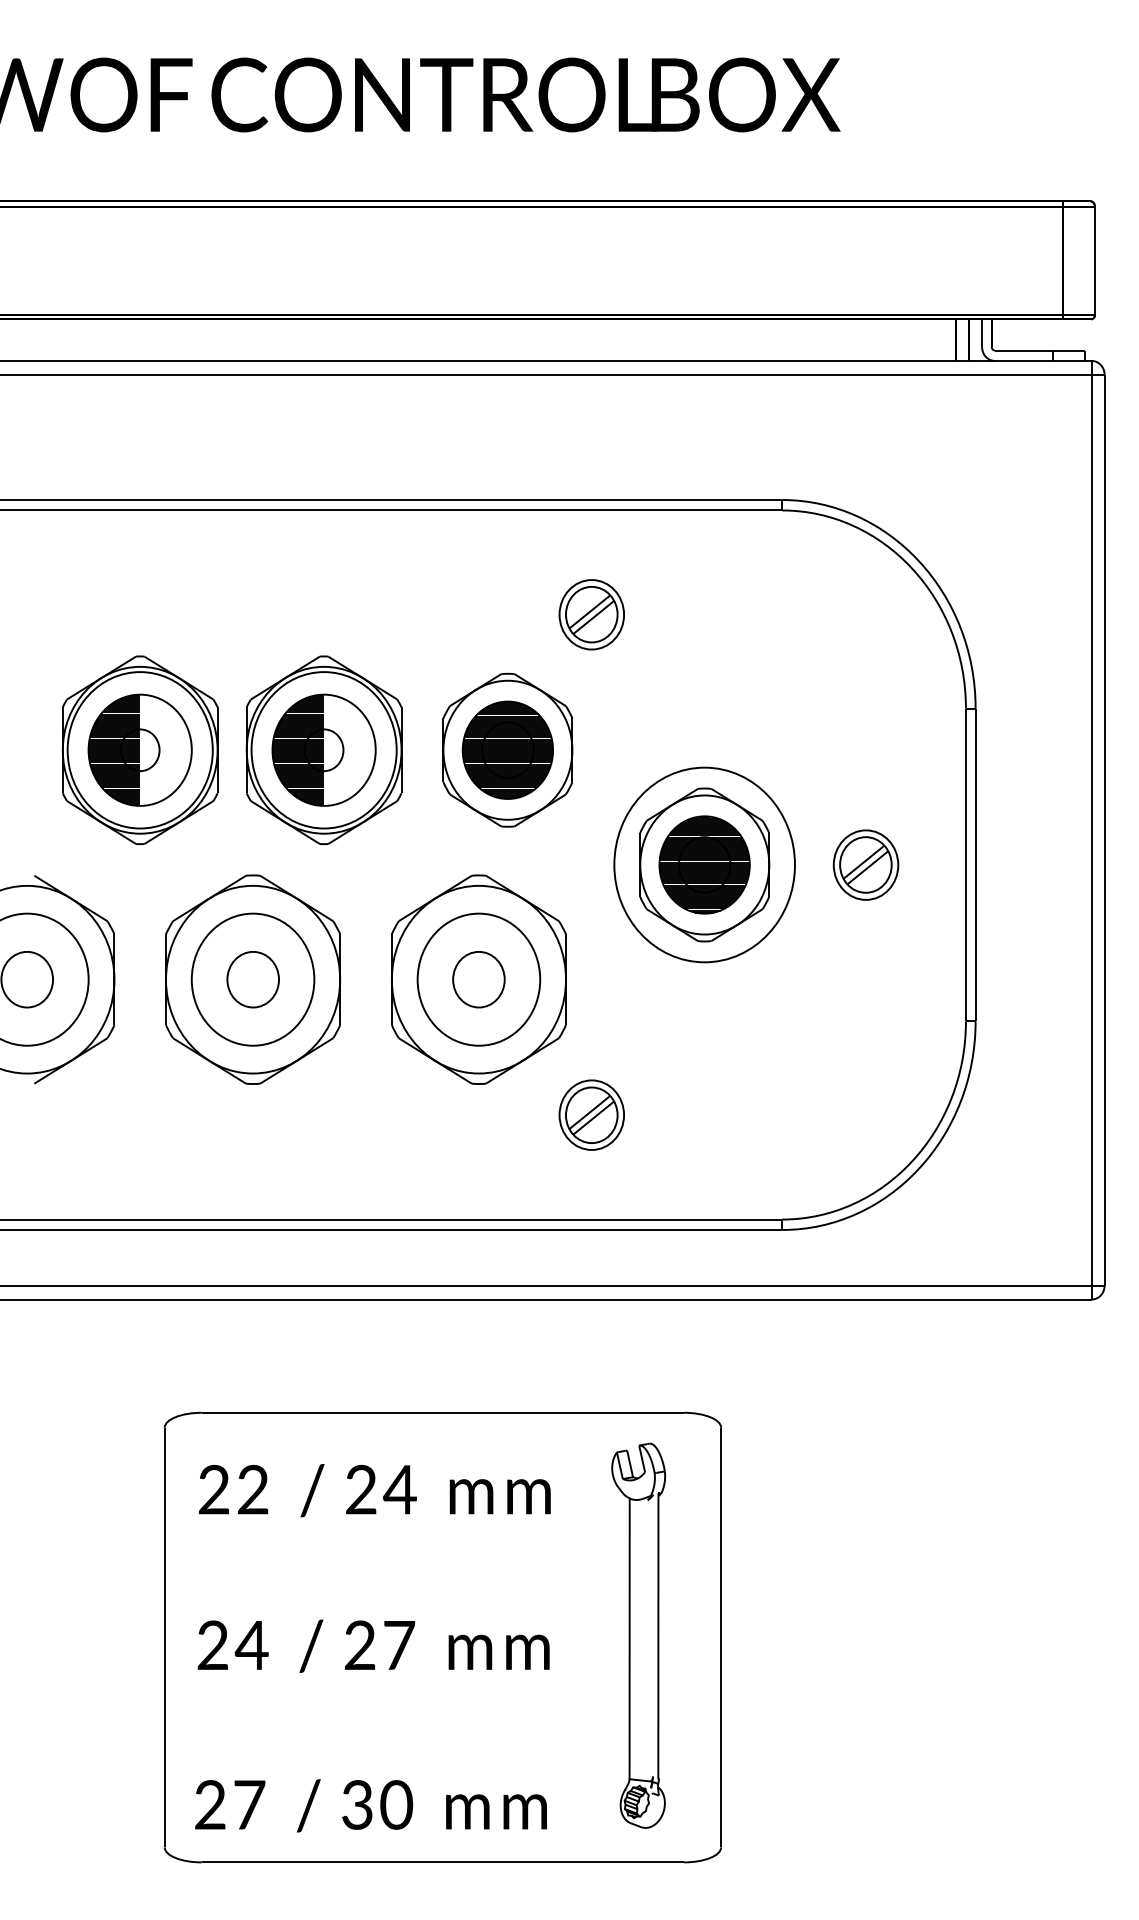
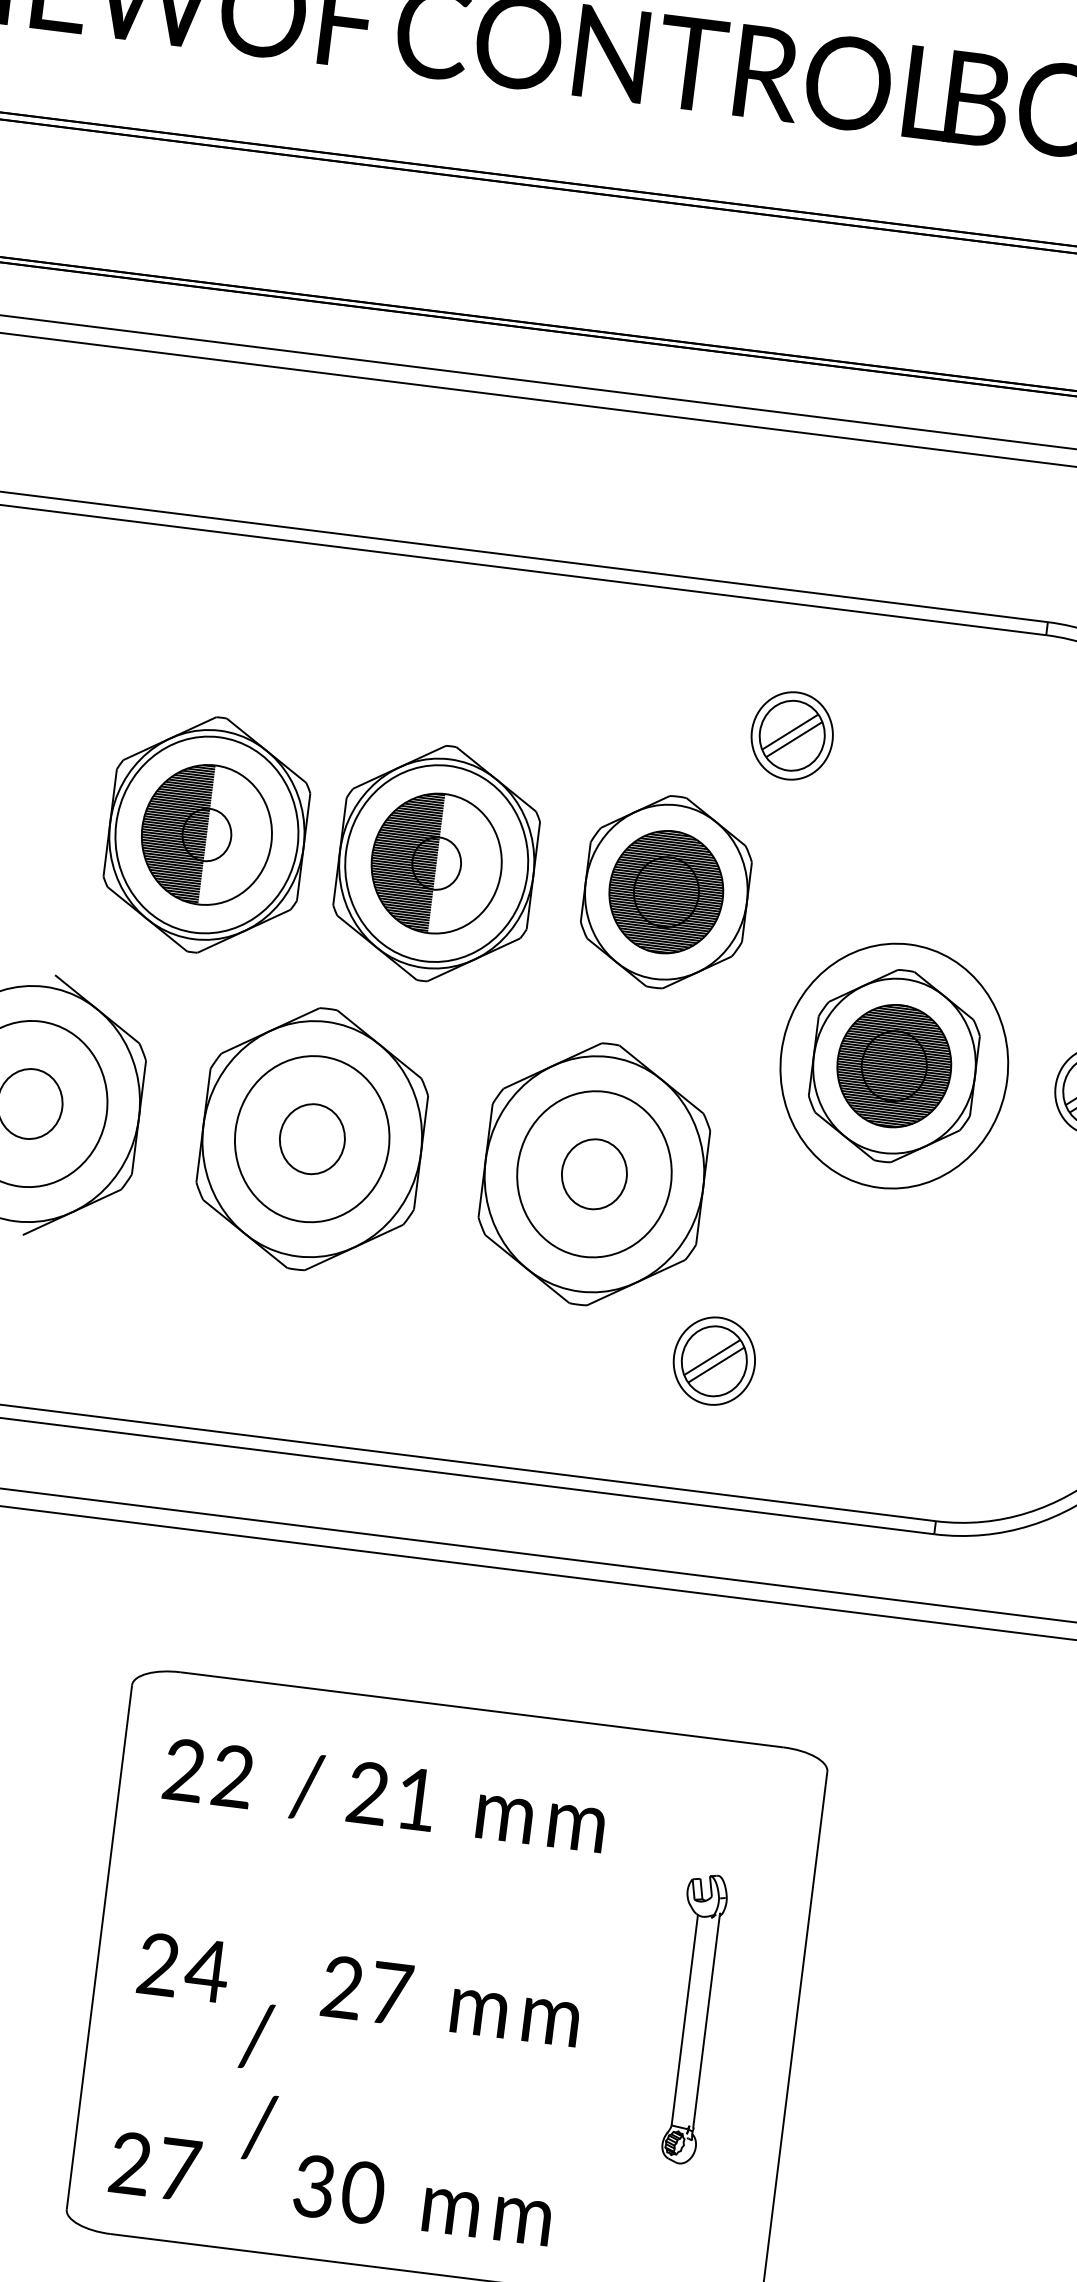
text: (399, 1489) -> (415, 1798), 4 -> 1
part: (638, 1635) -> (691, 2018), size x0.6
text: (311, 1645) -> (256, 2035), moved
text: (308, 1805) -> (259, 2127), moved

